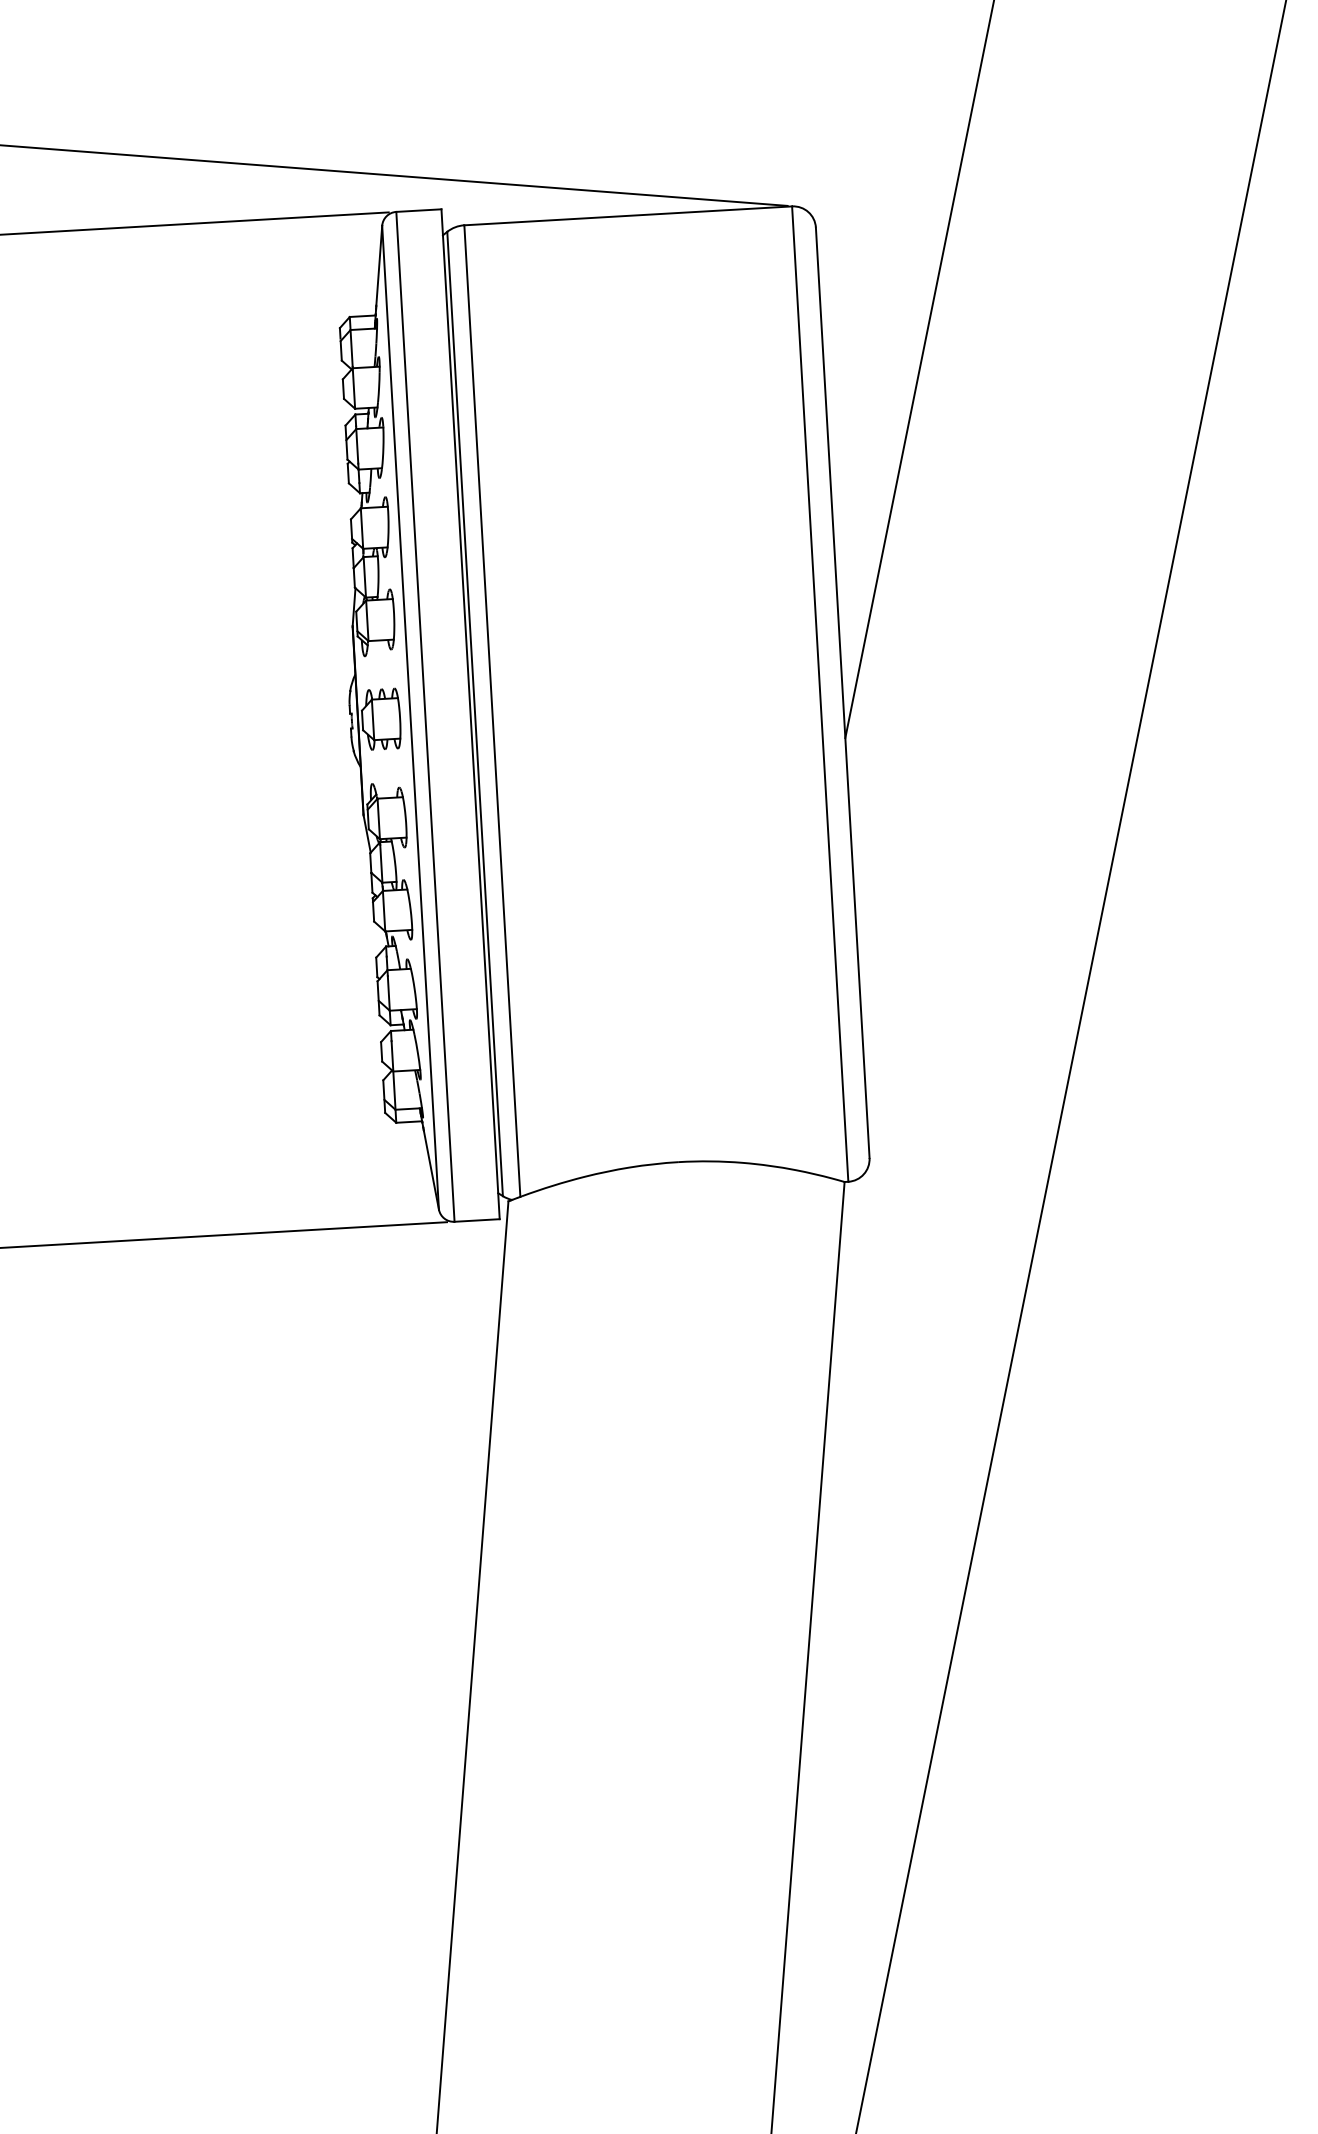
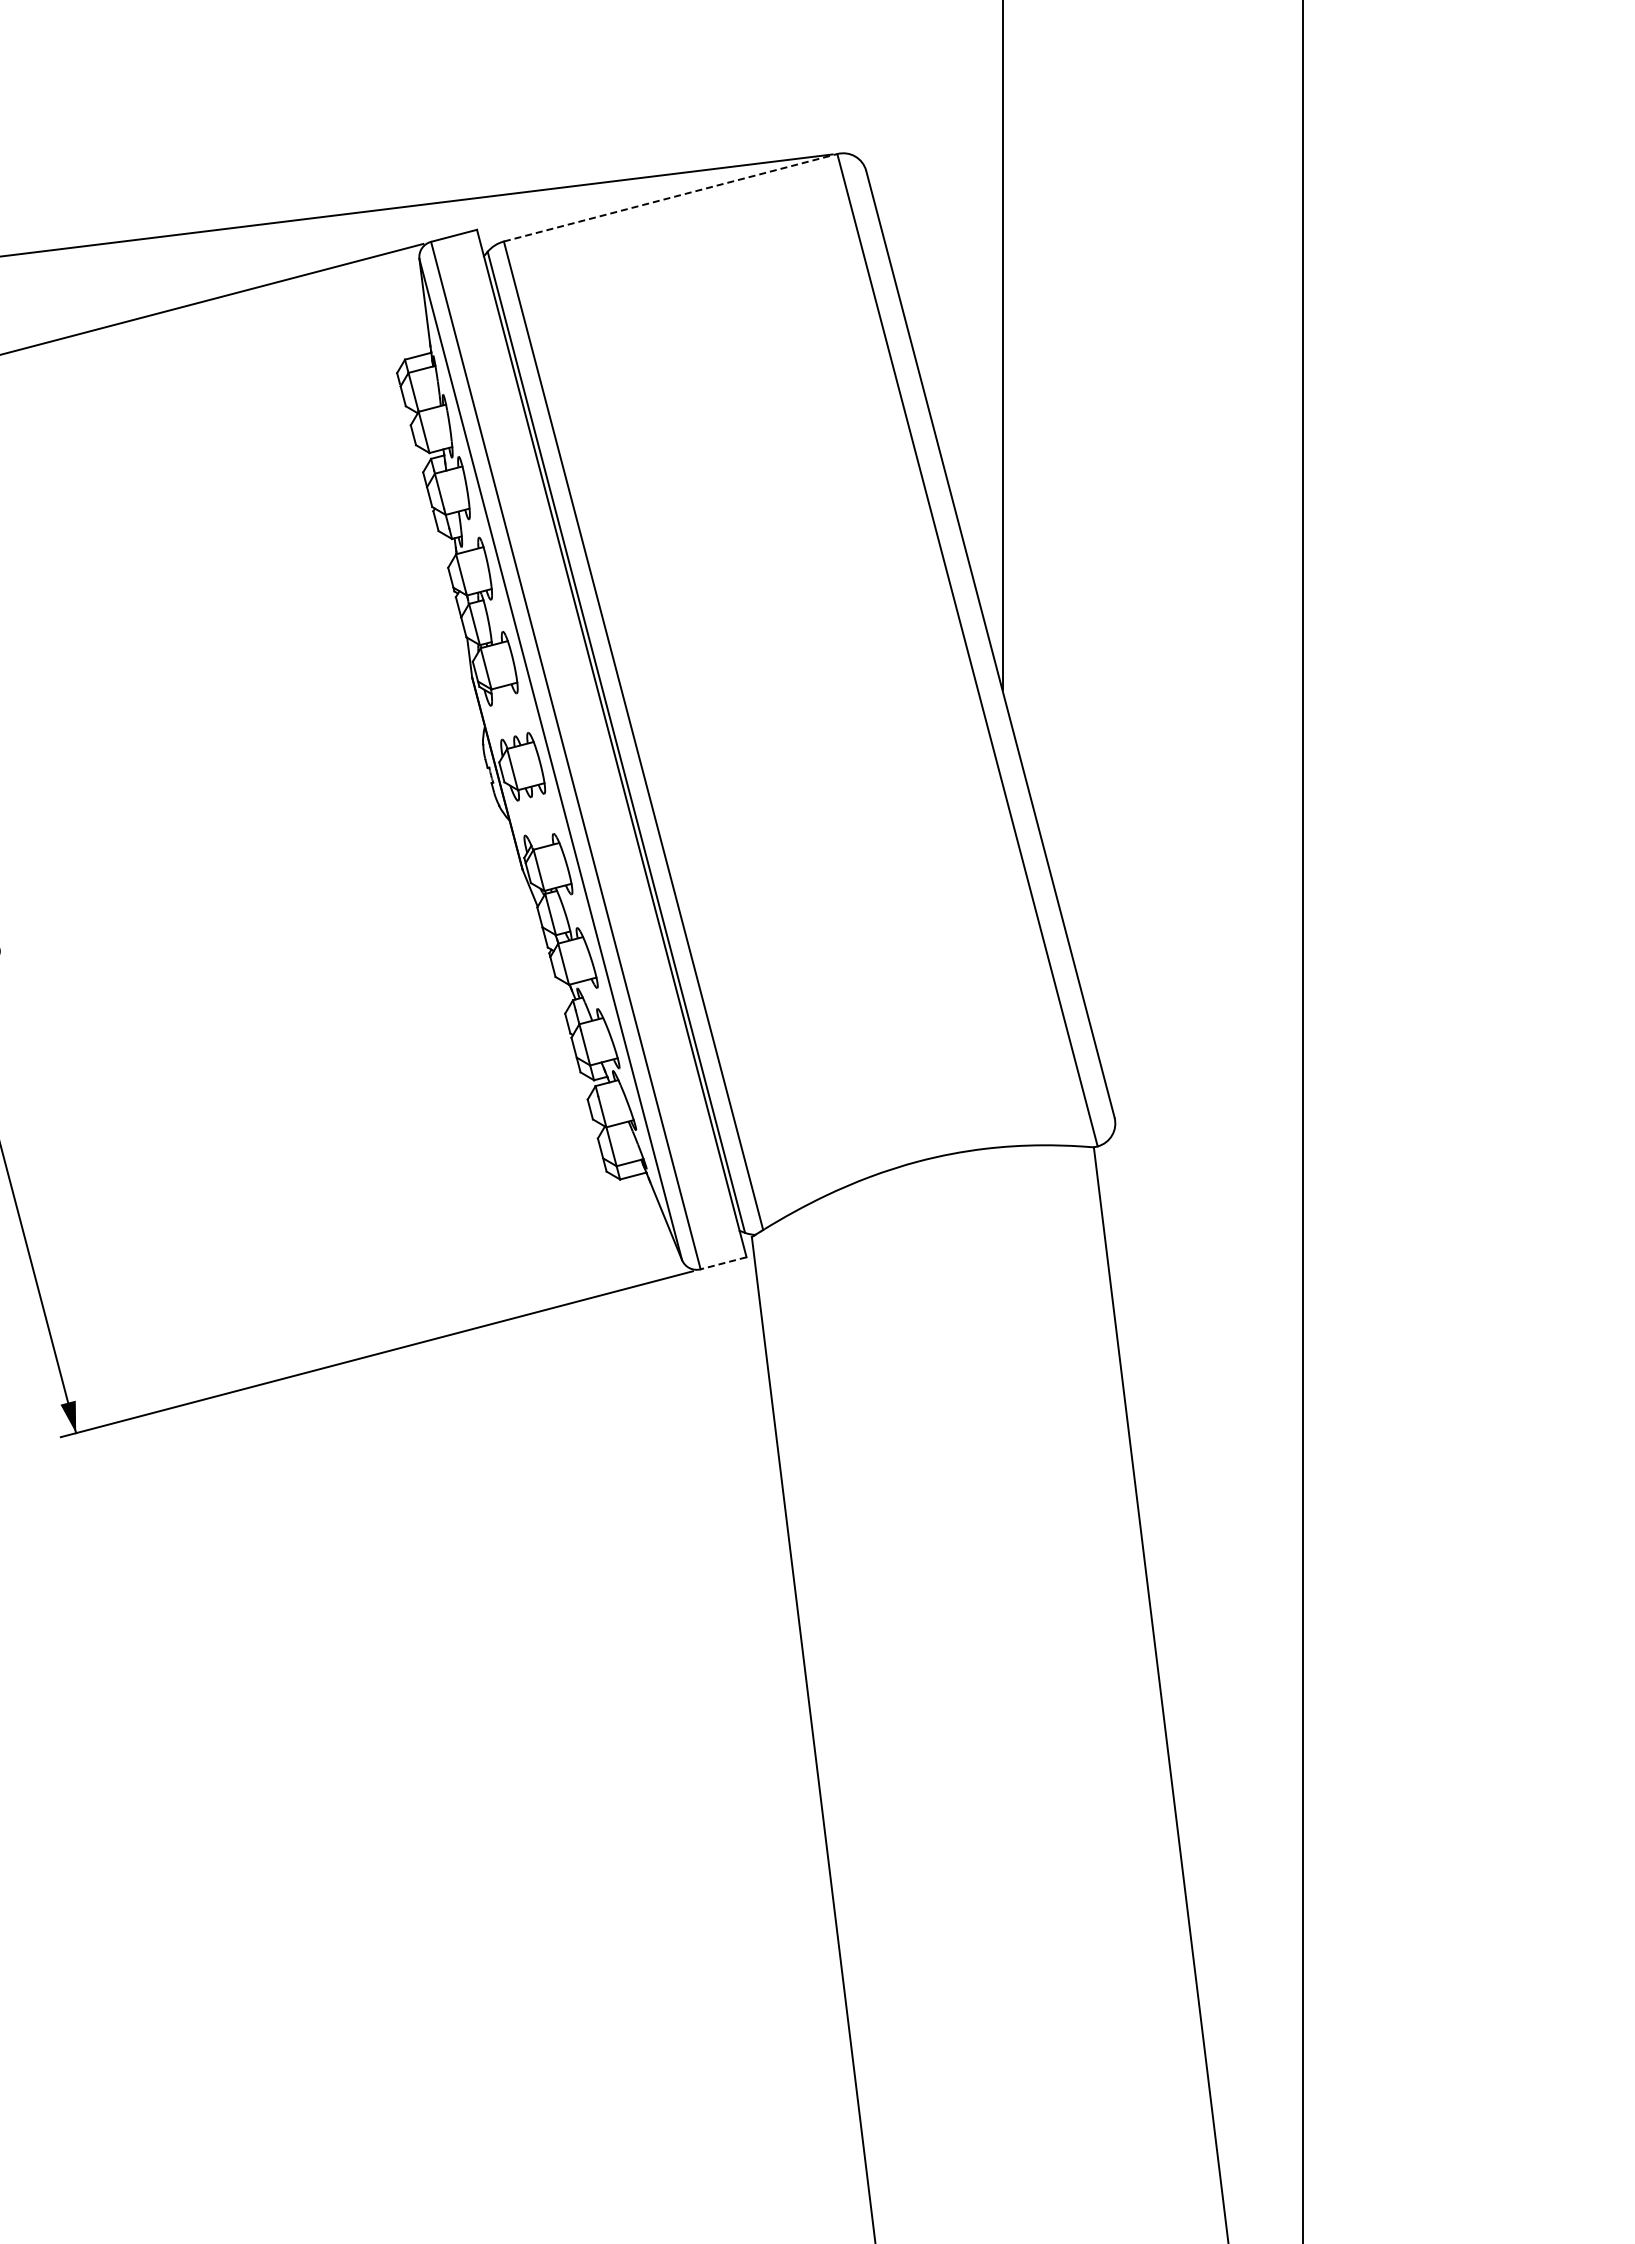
line: (629, 215) -> (671, 197), solid -> dashed
line: (476, 1220) -> (723, 1263), solid -> dashed

